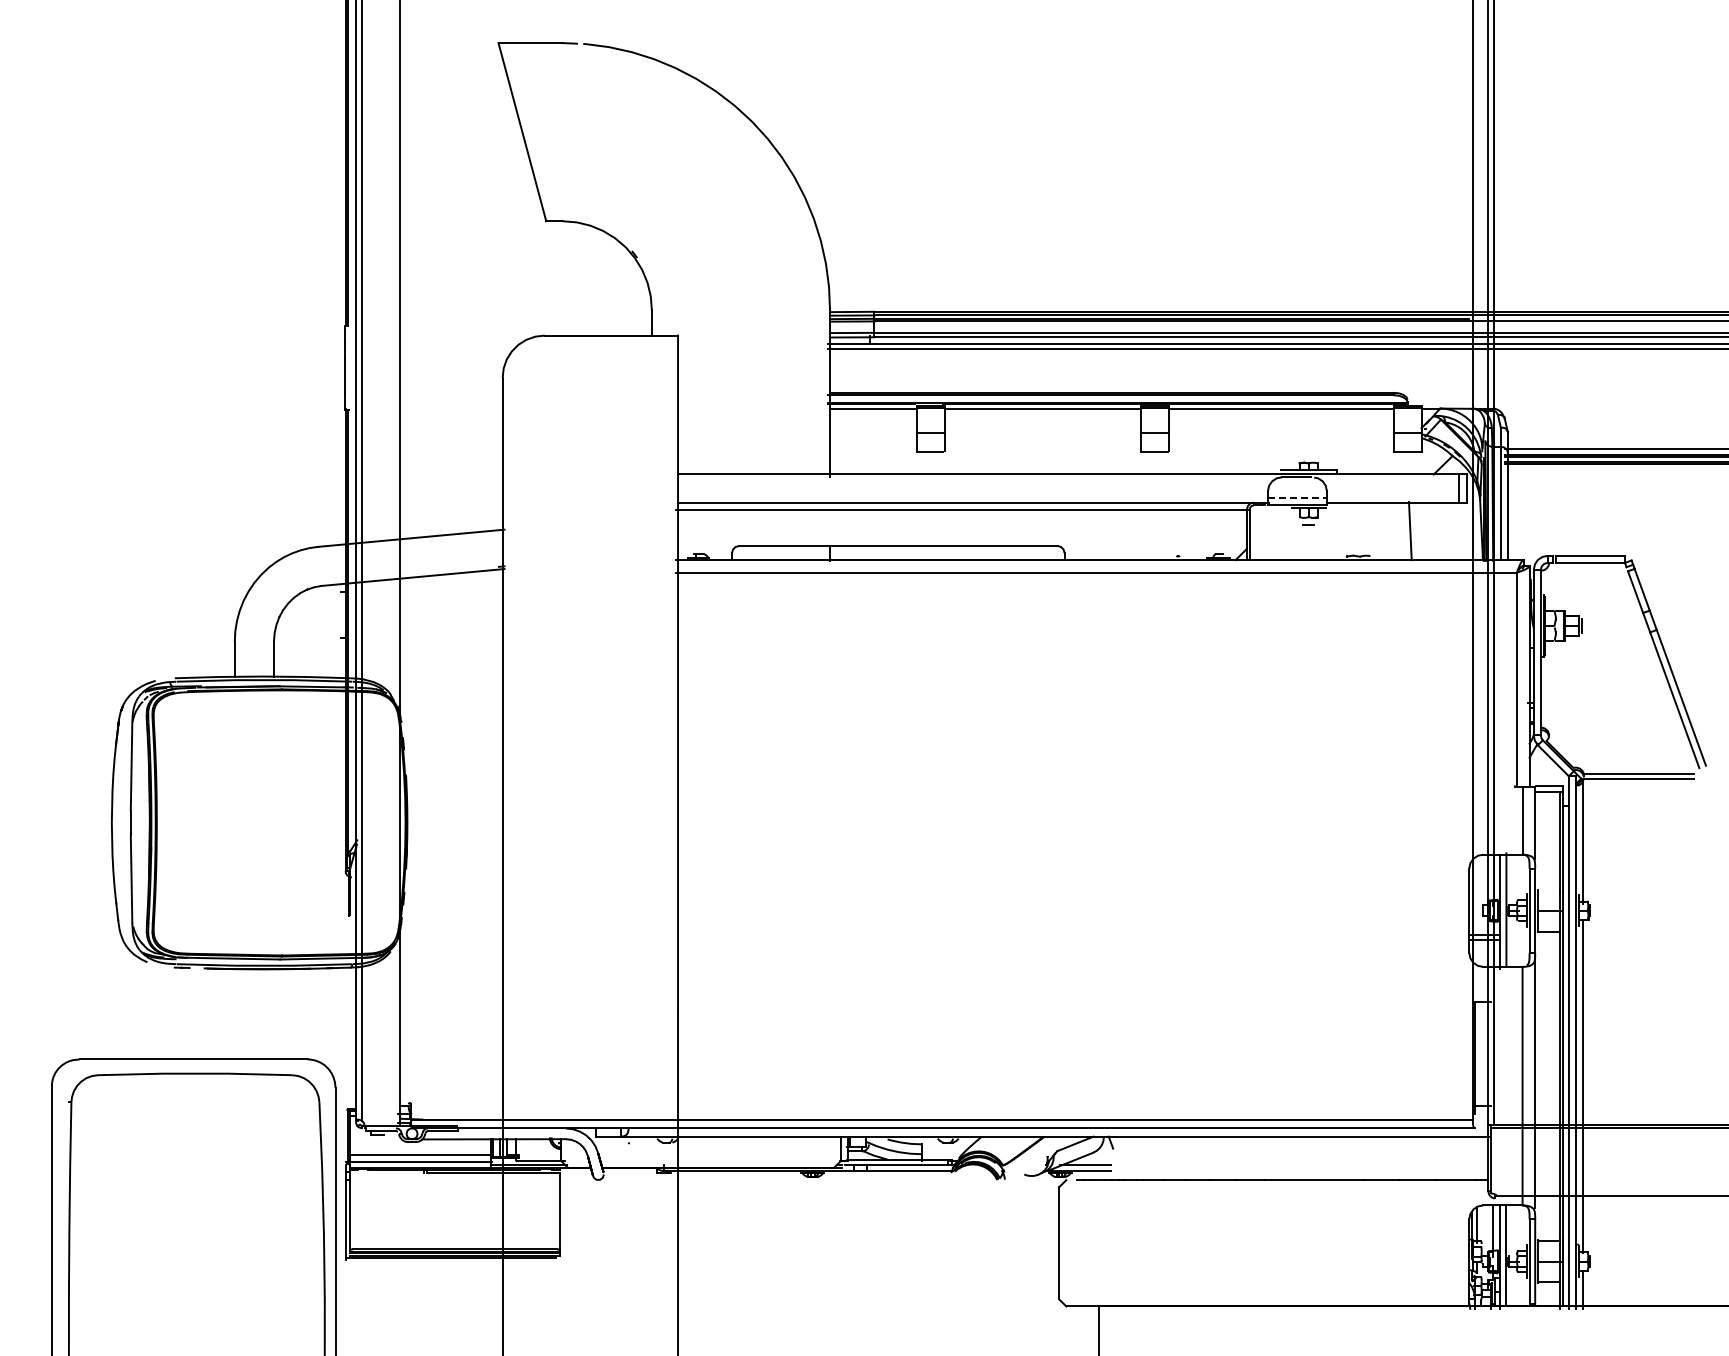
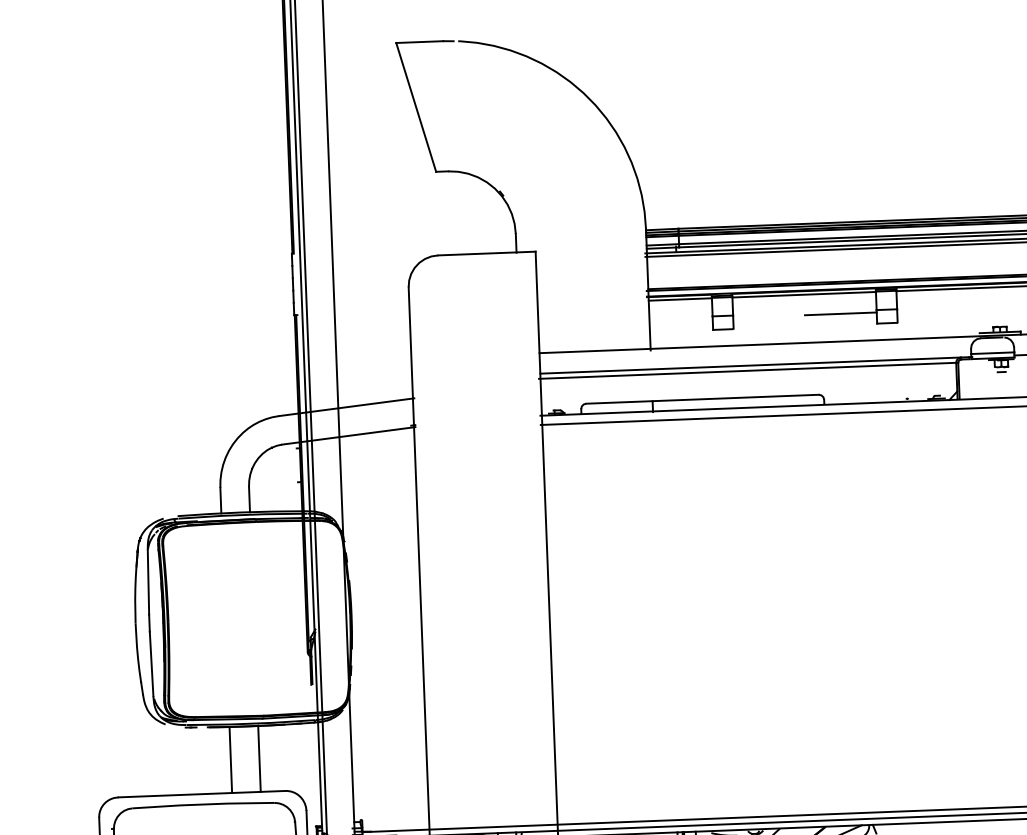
line: (1091, 436) -> (840, 313), added
line: (1297, 498) -> (992, 353), dashed -> solid
line: (274, 1013) -> (259, 758), added
line: (234, 1014) -> (230, 760), added

